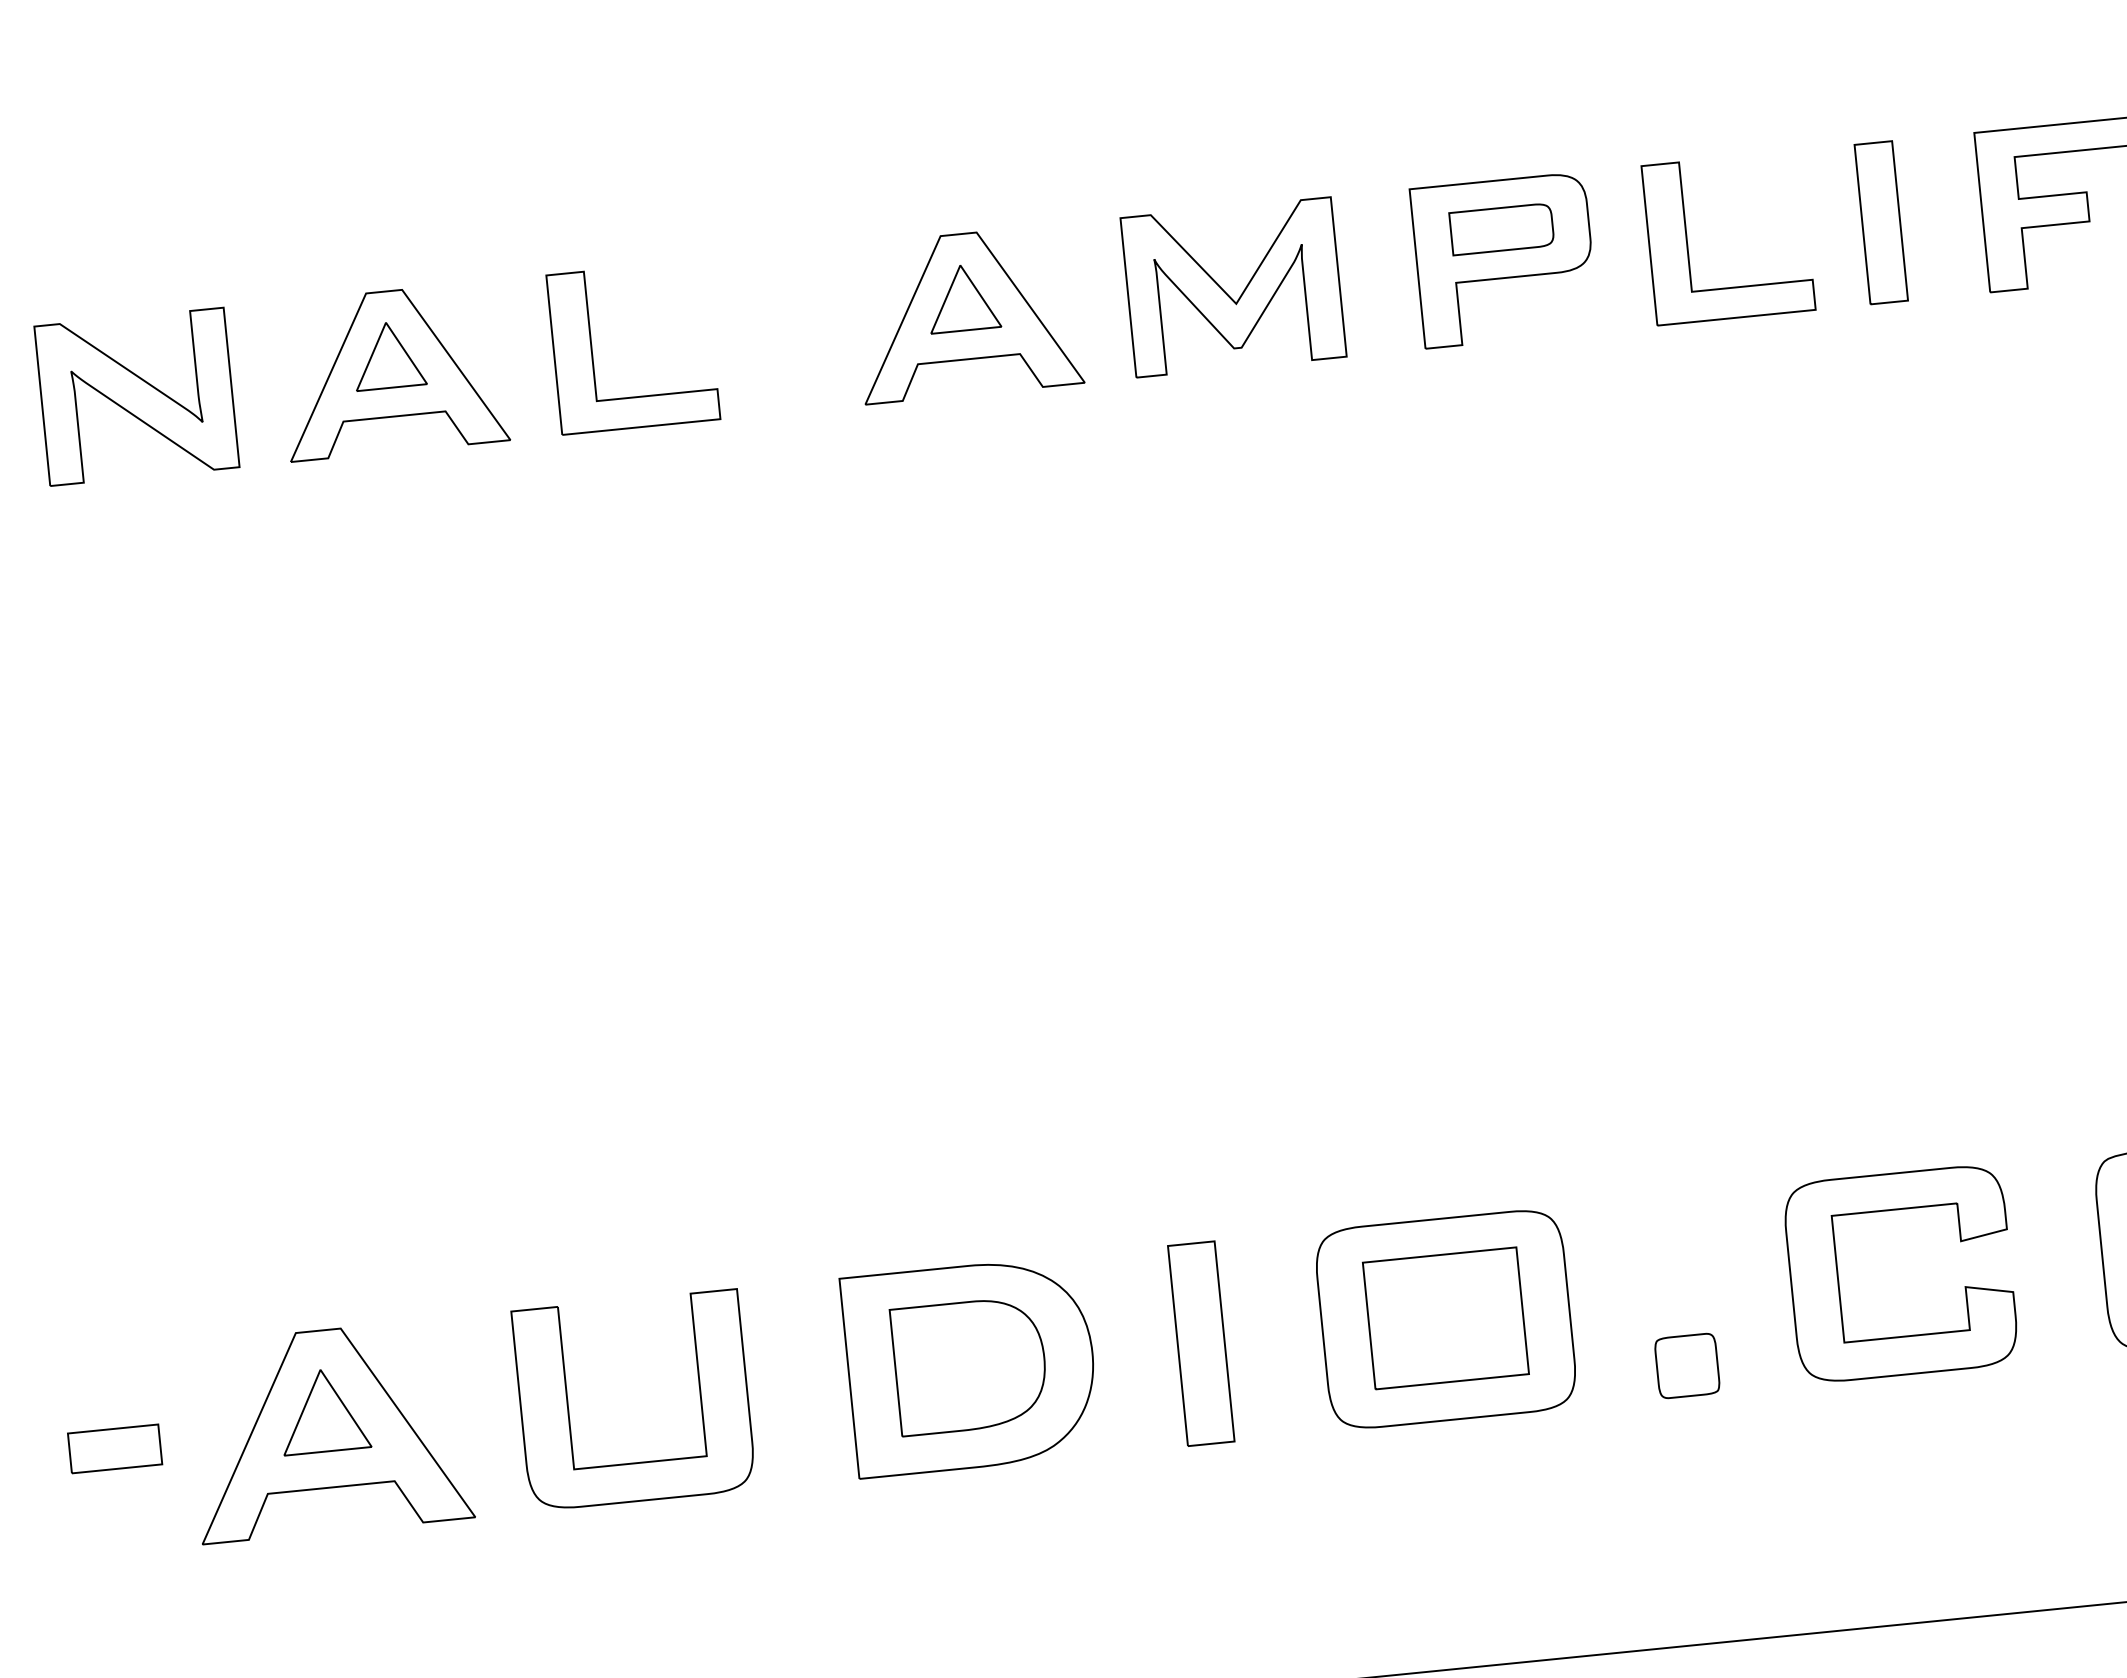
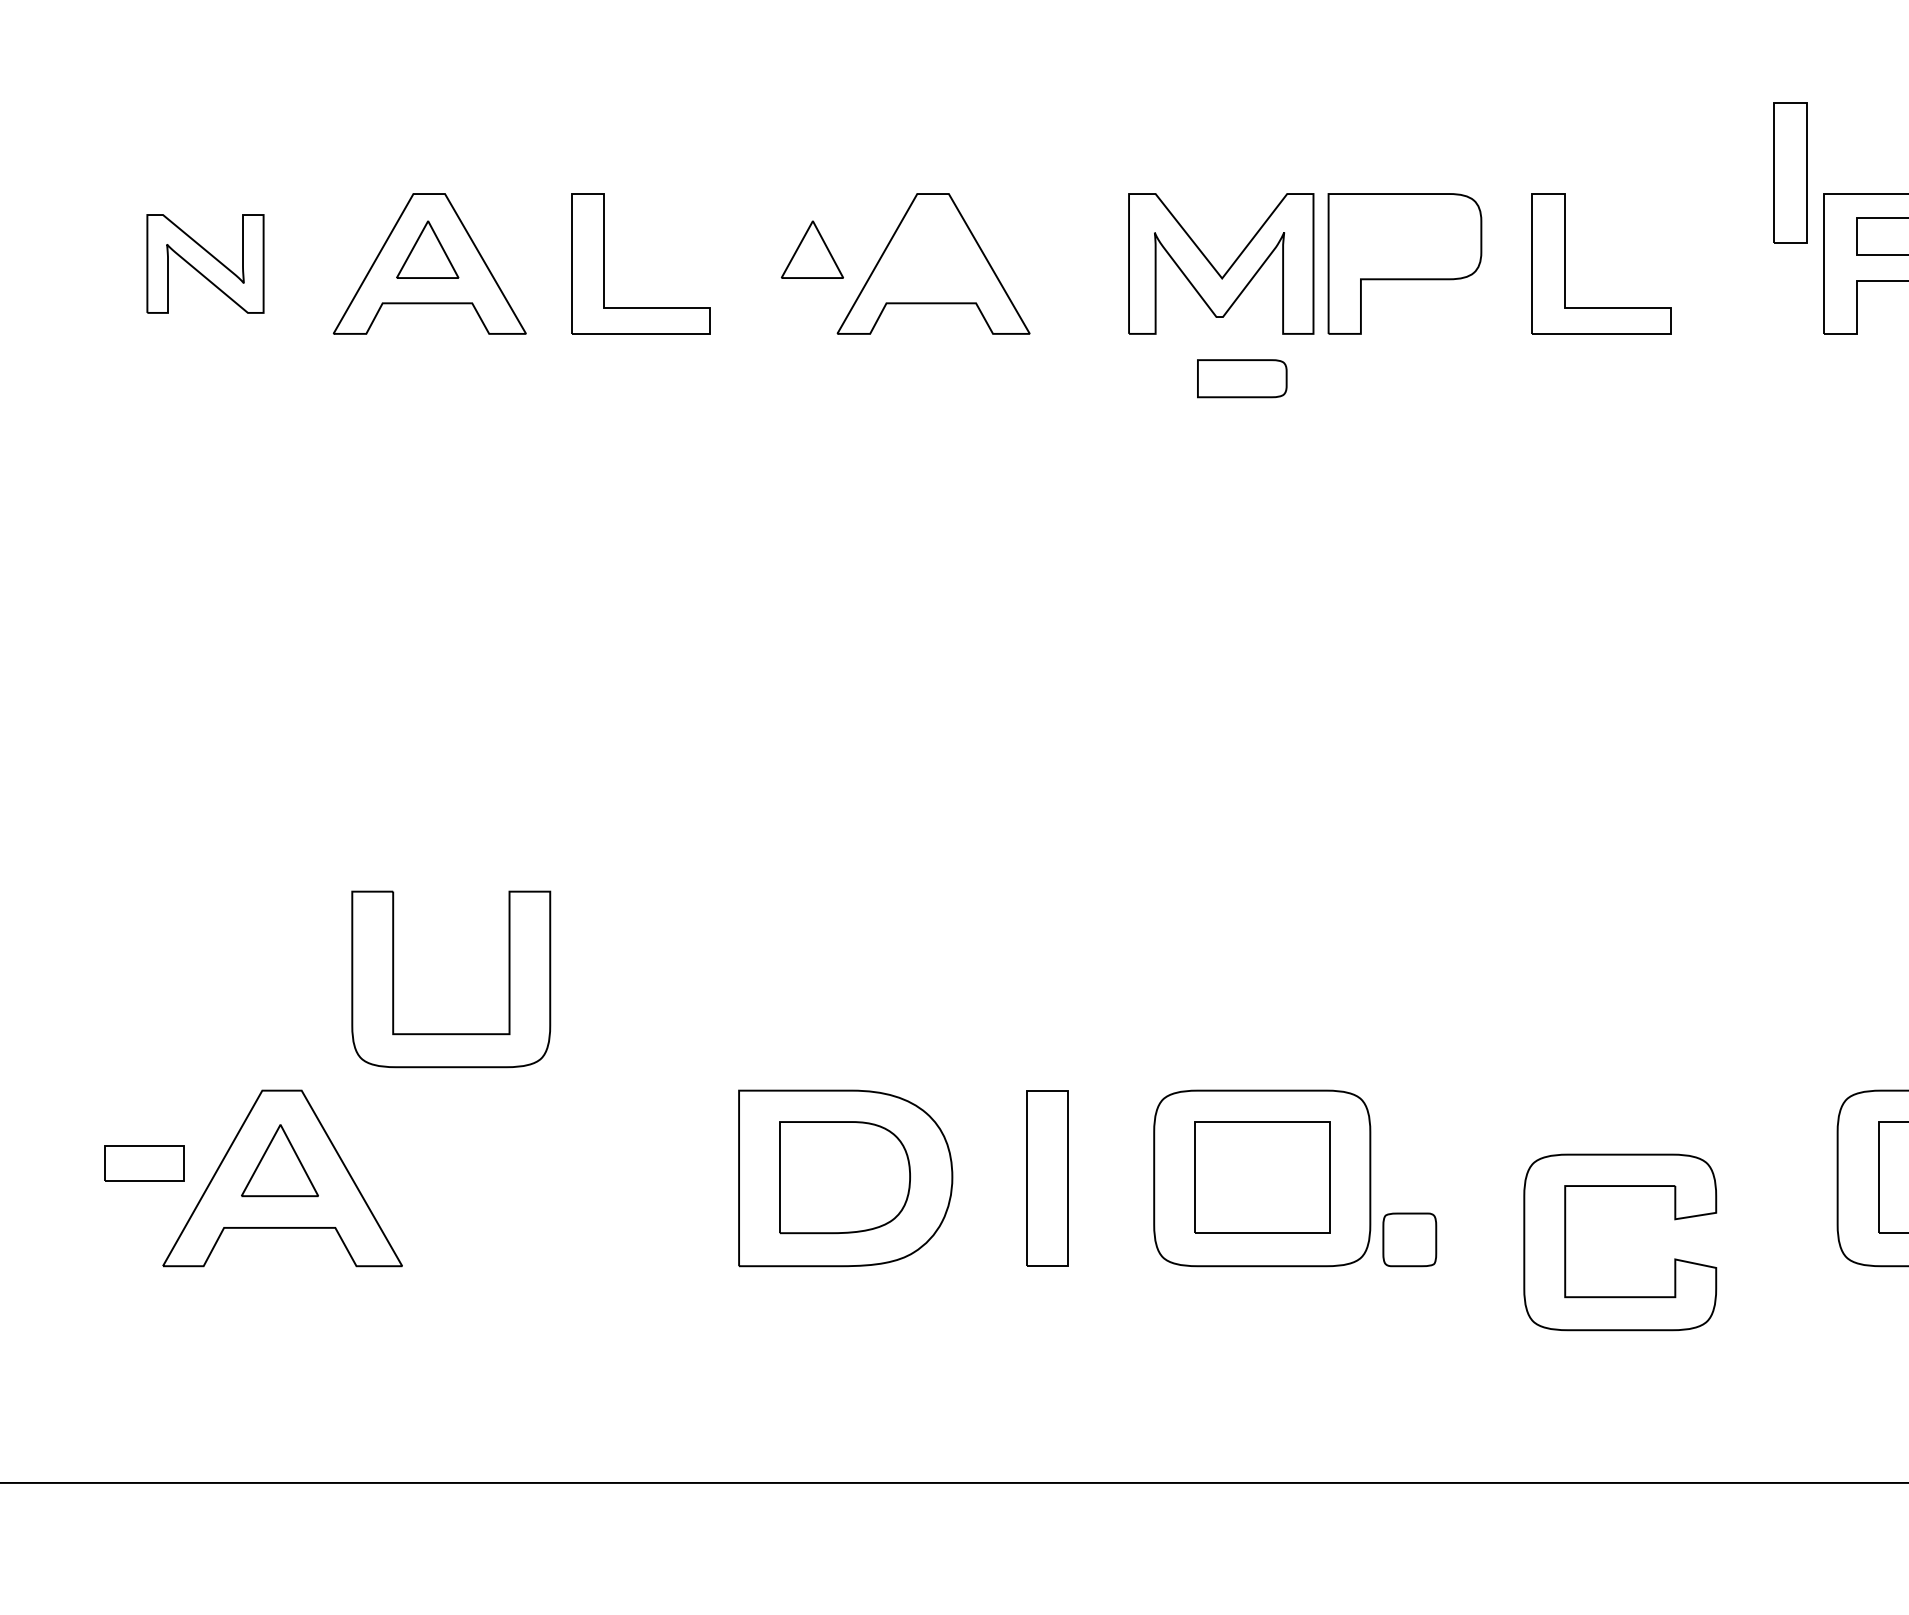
part: (1881, 222) -> (1790, 172), moved
part: (1502, 229) -> (1242, 378), moved
part: (1227, 293) -> (1215, 268), moved
part: (963, 297) -> (812, 249), moved
part: (136, 396) -> (205, 263), size x0.7
part: (1839, 1280) -> (1566, 1242), moved
part: (1686, 1365) -> (1409, 1239), moved
part: (115, 1448) -> (144, 1163), moved
part: (640, 1461) -> (451, 1033), moved

